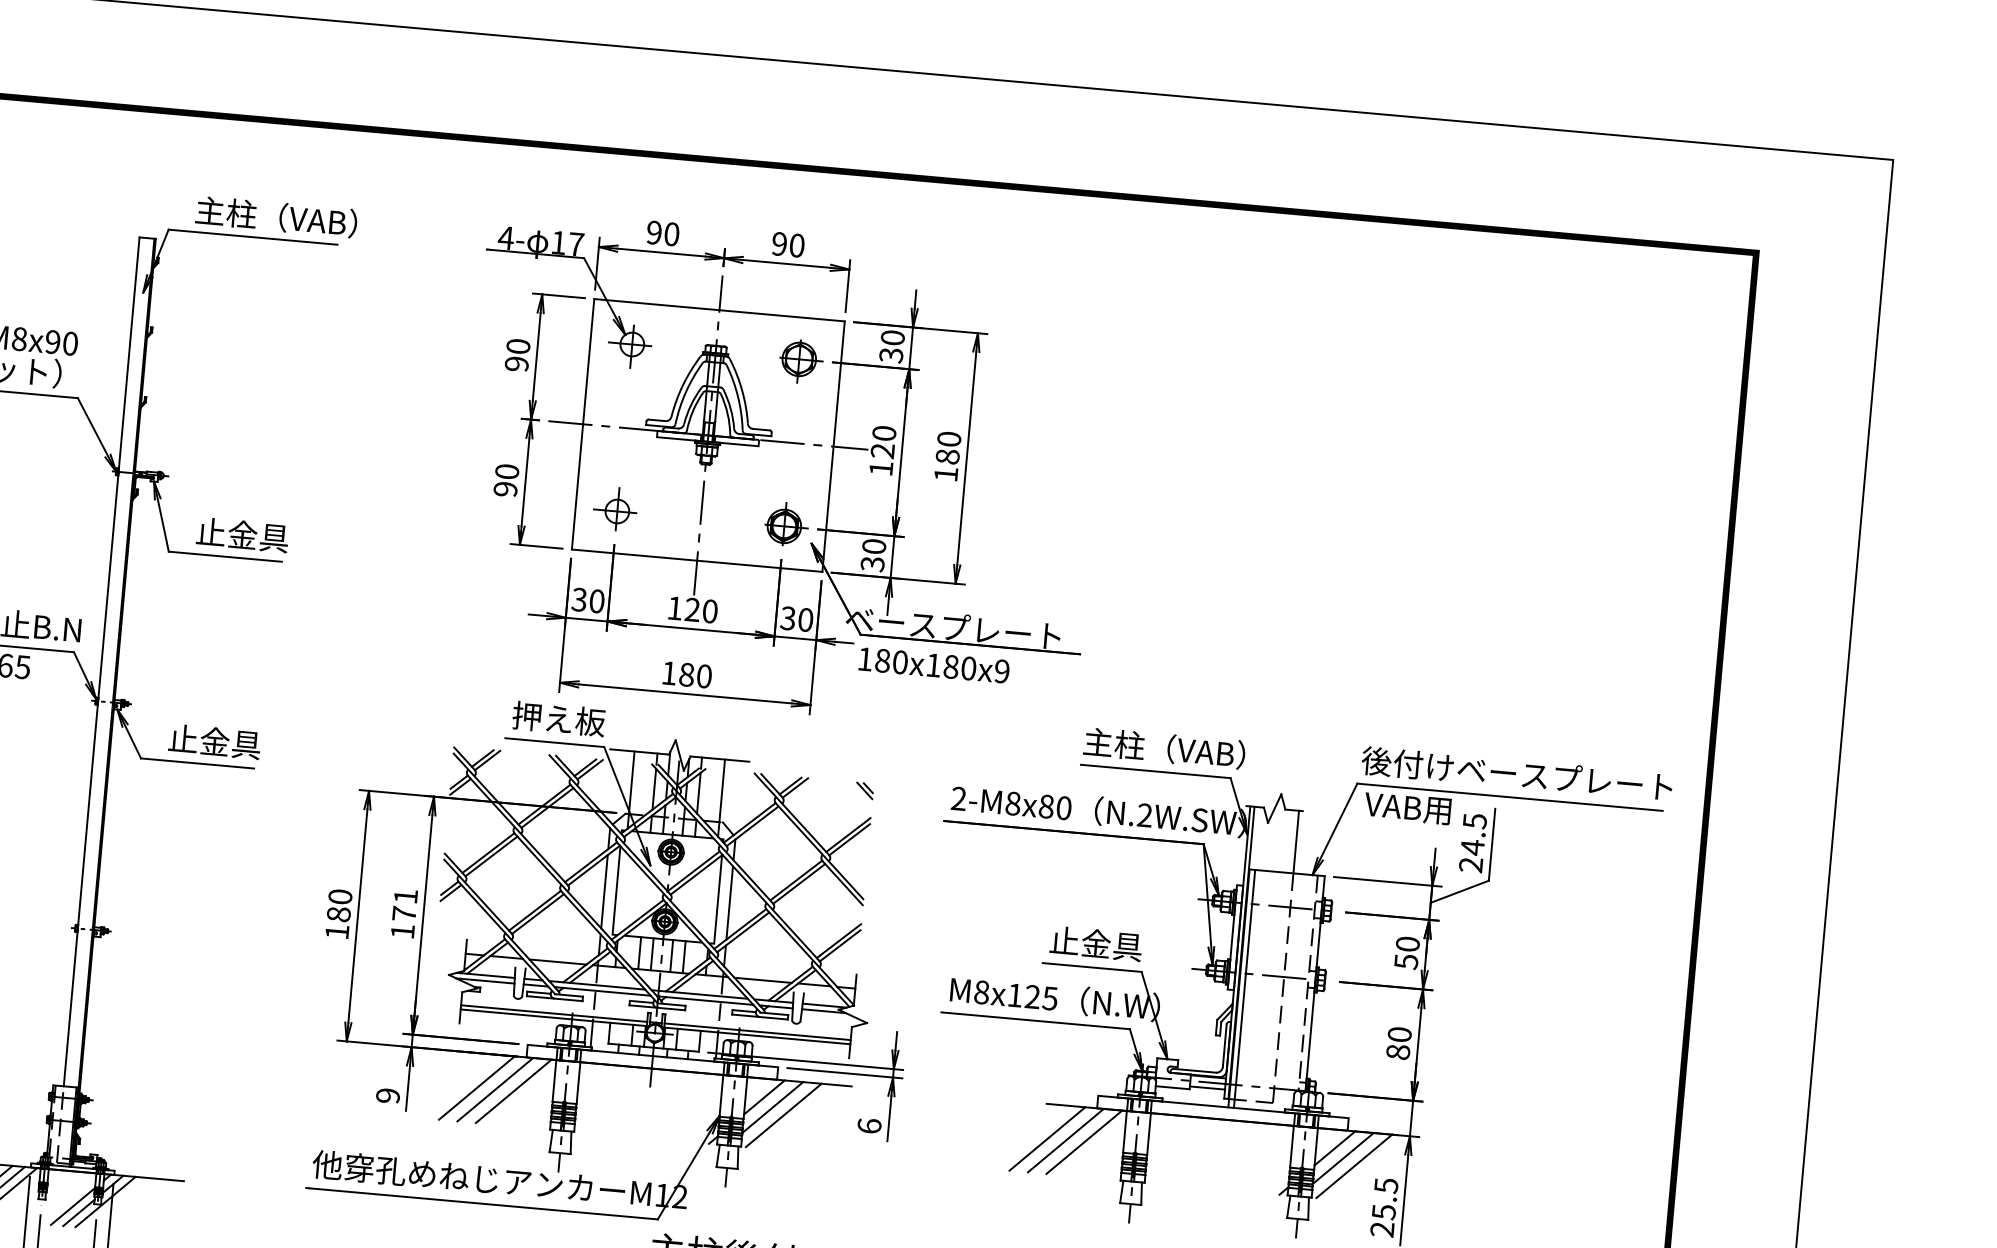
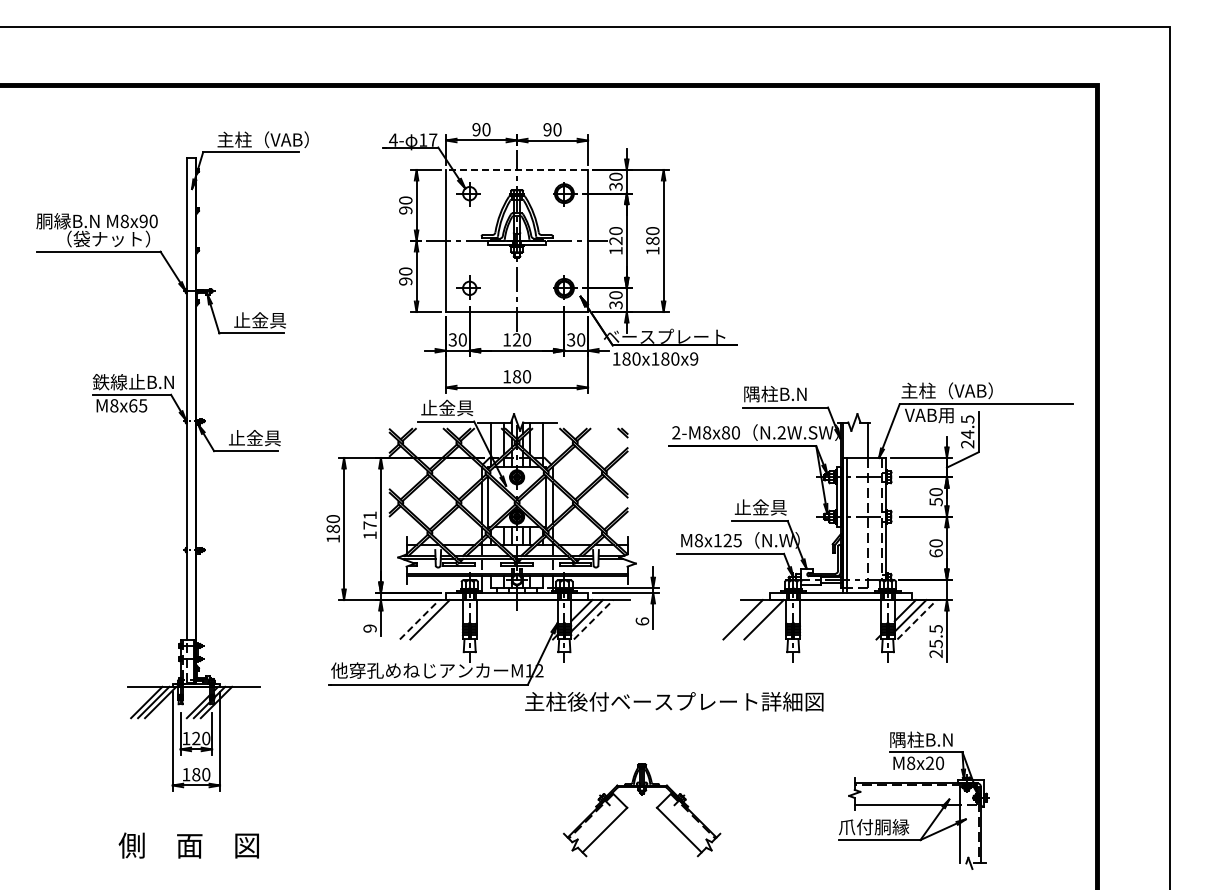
line: (718, 311) -> (516, 170), solid -> dashed
text: (559, 718) -> (447, 407), 押え板 -> 止金具
text: (1164, 747) -> (789, 393), 主柱（VAB） -> 隅柱B.N
text: (1516, 773) -> (988, 390), 後付けベースプレート -> 主柱（VAB）
text: (1397, 1052) -> (935, 553), 80 -> 60
line: (476, 1087) -> (419, 619), solid -> dashed
line: (513, 1090) -> (440, 619), removed
line: (783, 1114) -> (593, 619), solid -> dashed
line: (1065, 1140) -> (753, 619), removed
line: (1354, 1165) -> (917, 619), solid -> dashed

